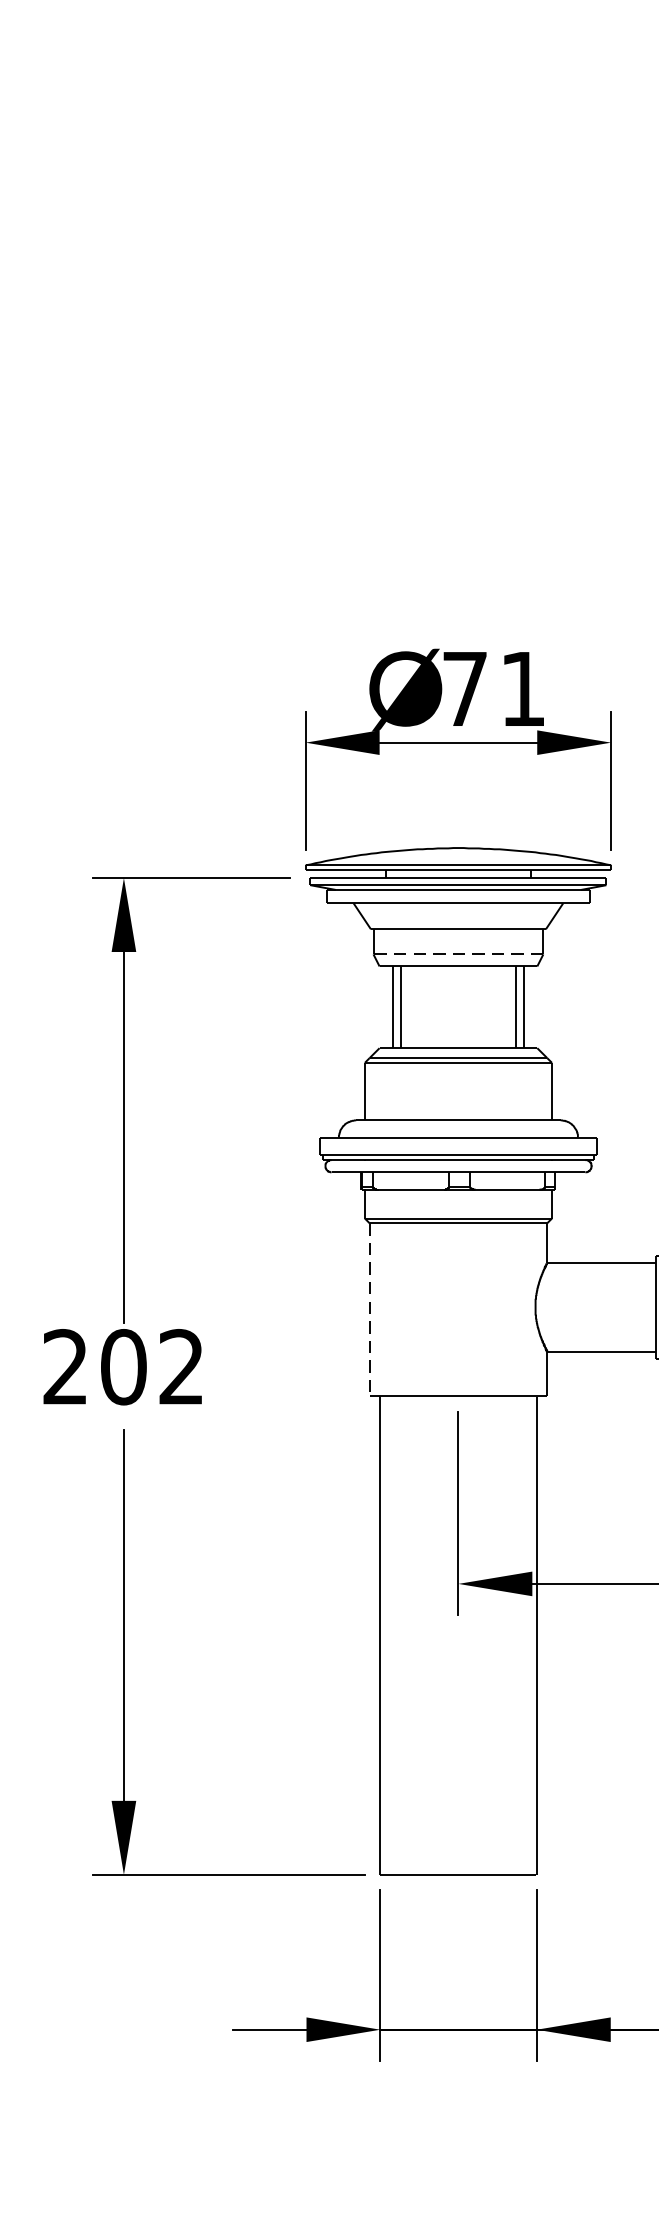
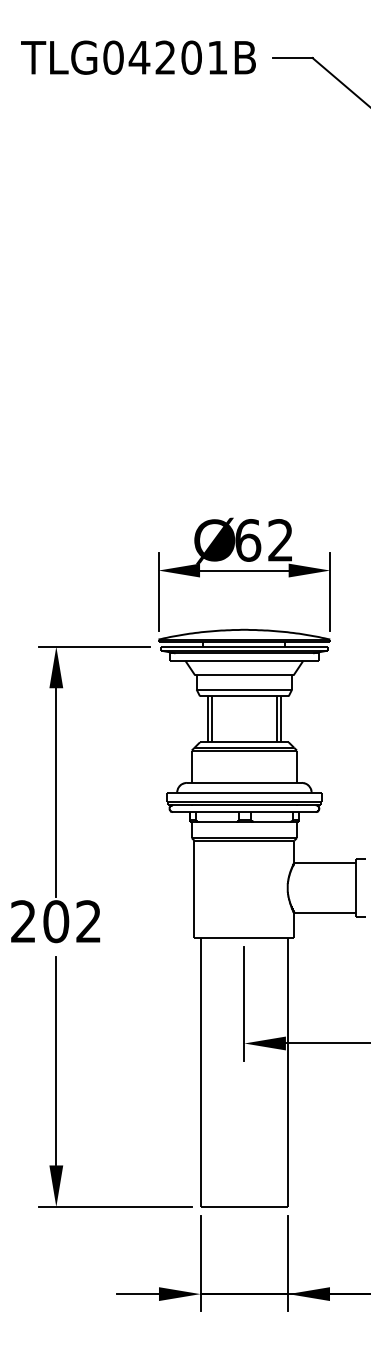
text: (492, 689) -> (263, 540), 71 -> 62
line: (458, 954) -> (244, 689), dashed -> solid
line: (369, 1309) -> (194, 889), dashed -> solid

